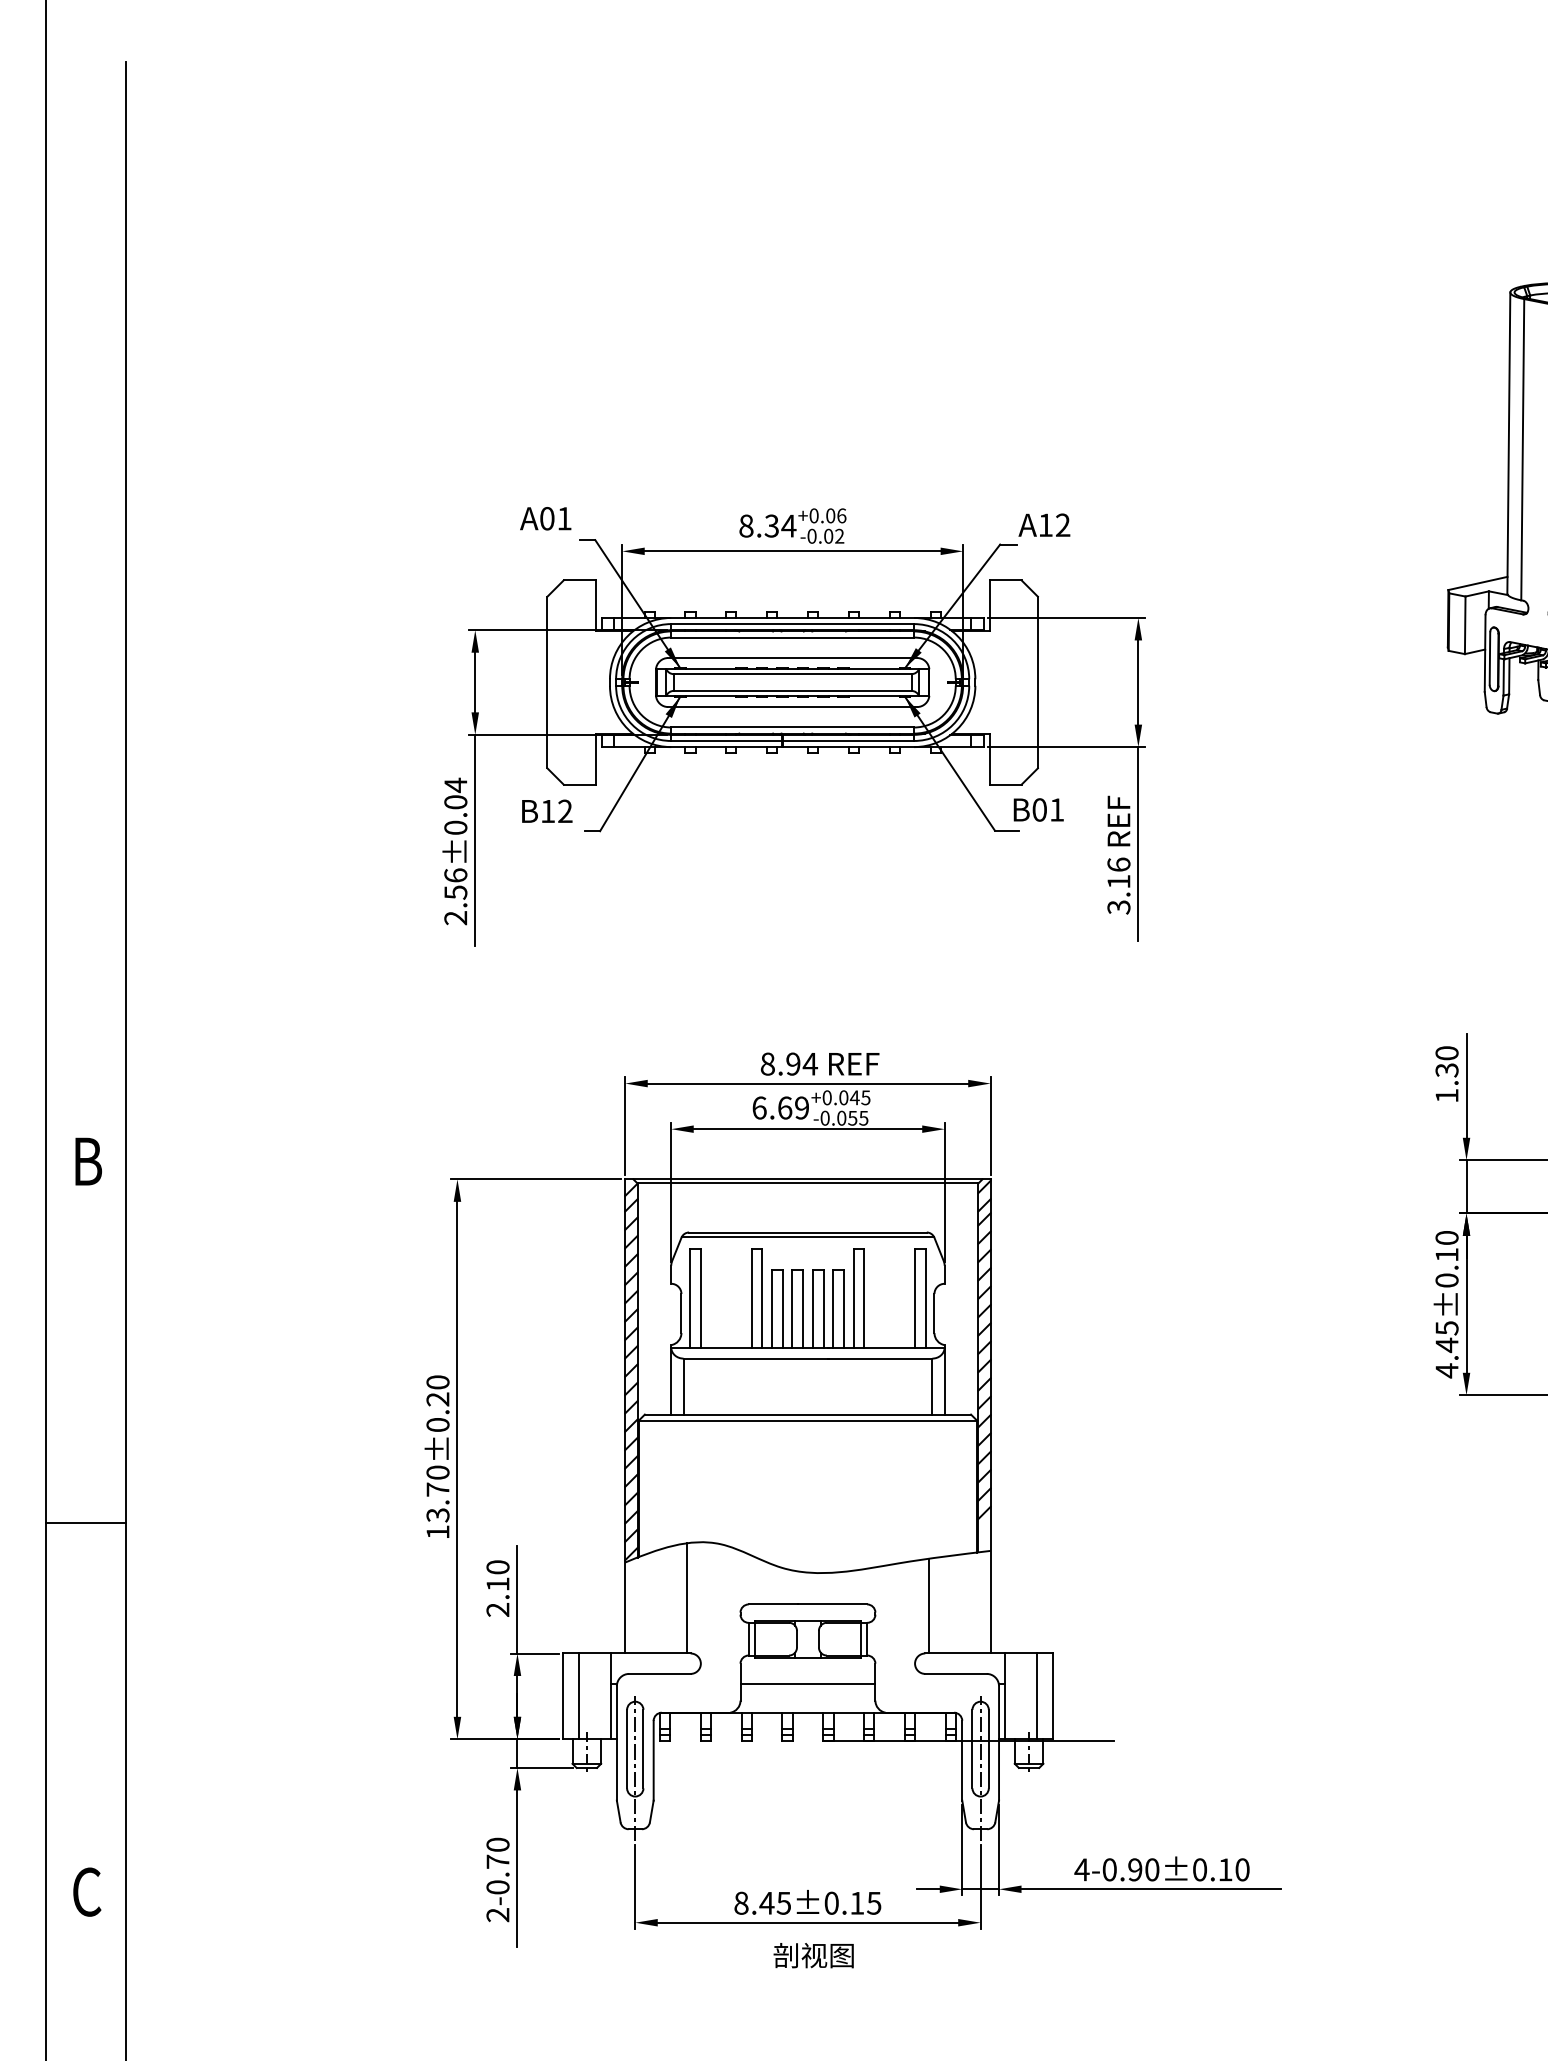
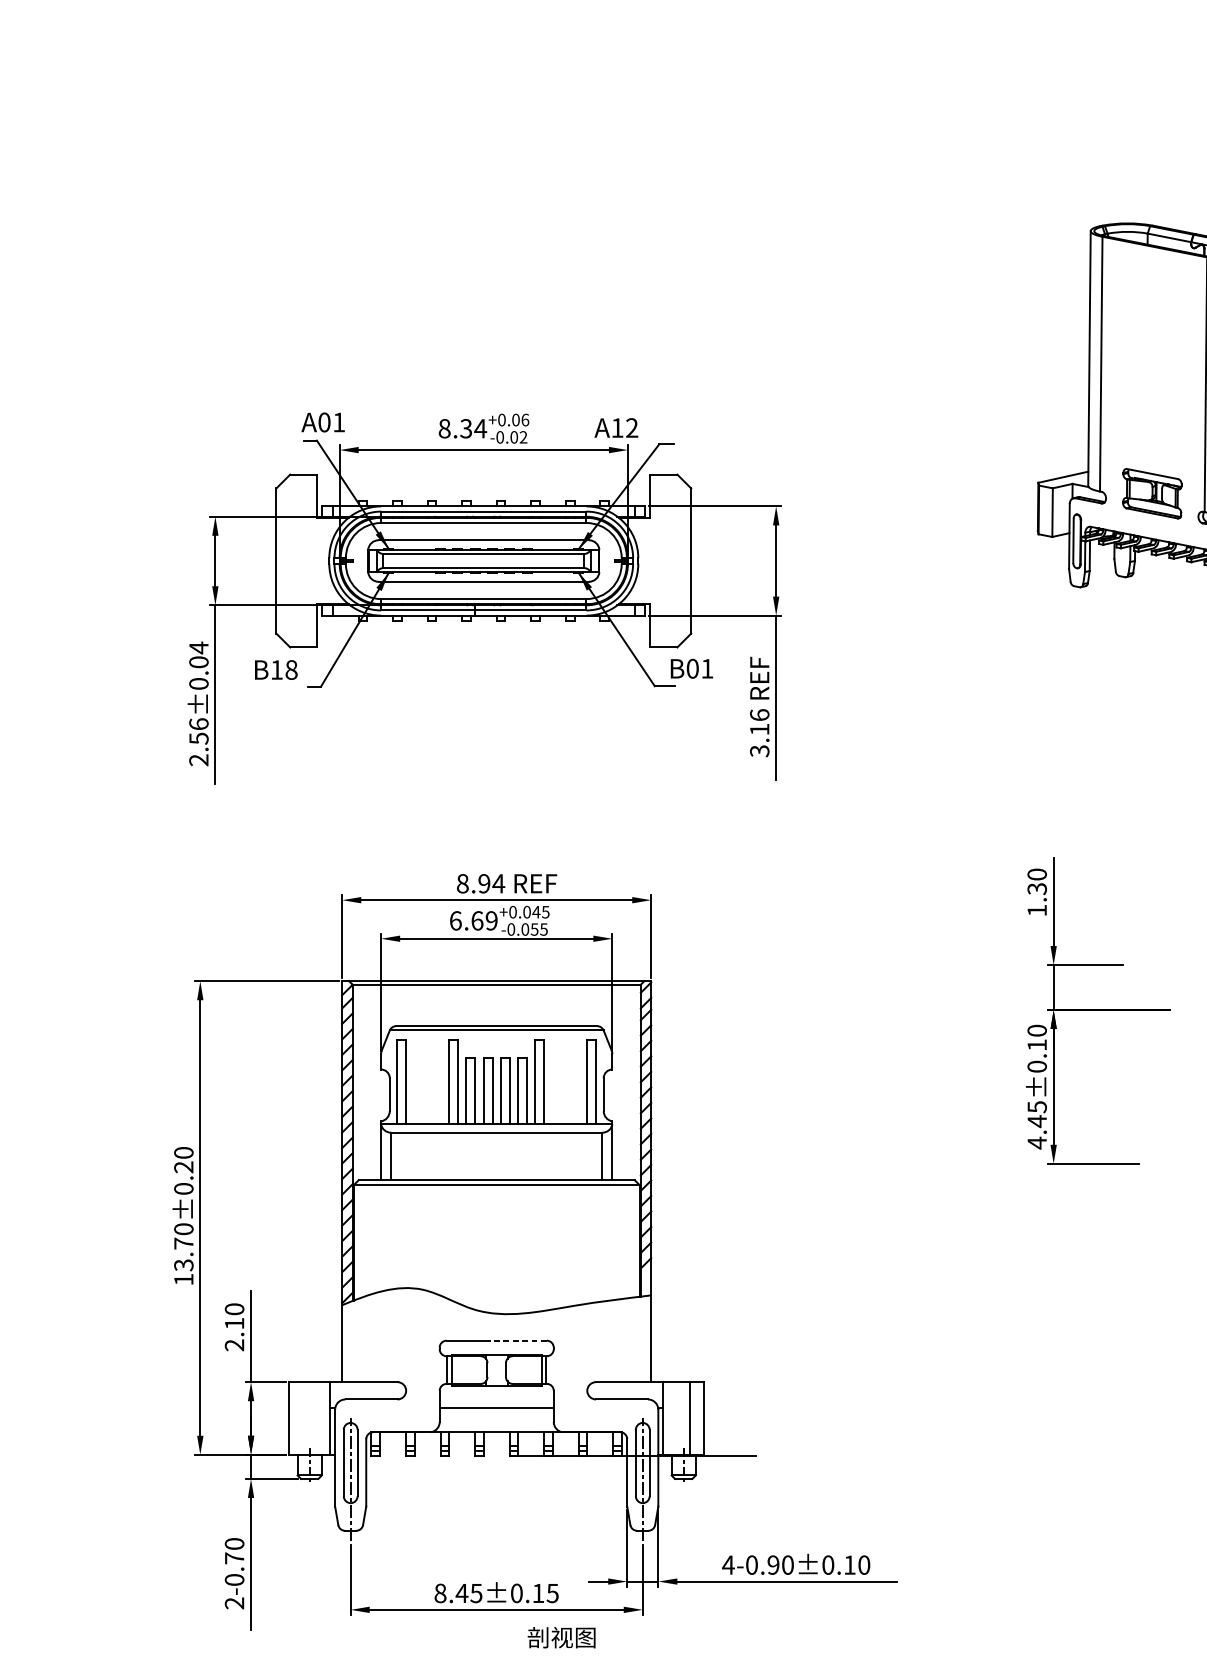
text: (545, 518) -> (322, 422), moved
text: (1044, 524) -> (616, 427), moved
text: (565, 811) -> (291, 670), B12 -> B18
line: (686, 1598) -> (394, 1335), removed
line: (832, 1604) -> (517, 1340), solid -> dashed
line: (929, 1605) -> (599, 1341), removed
line: (579, 1696) -> (303, 1418), removed
text: (813, 1955) -> (561, 1637), moved

